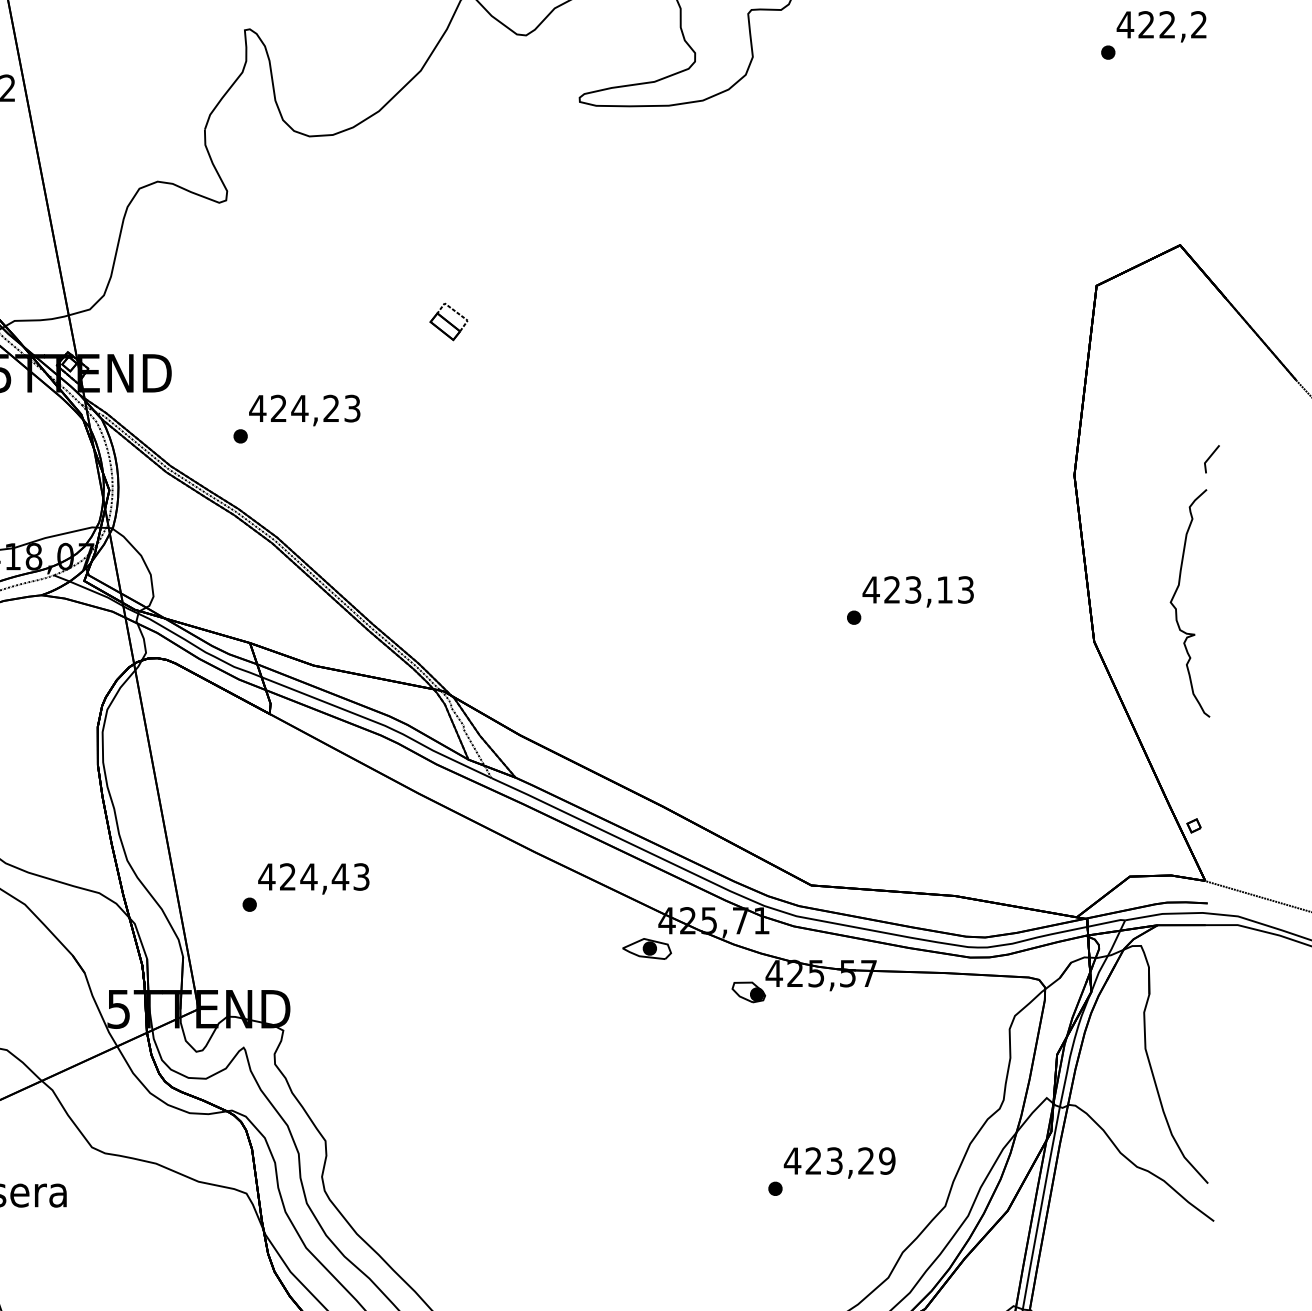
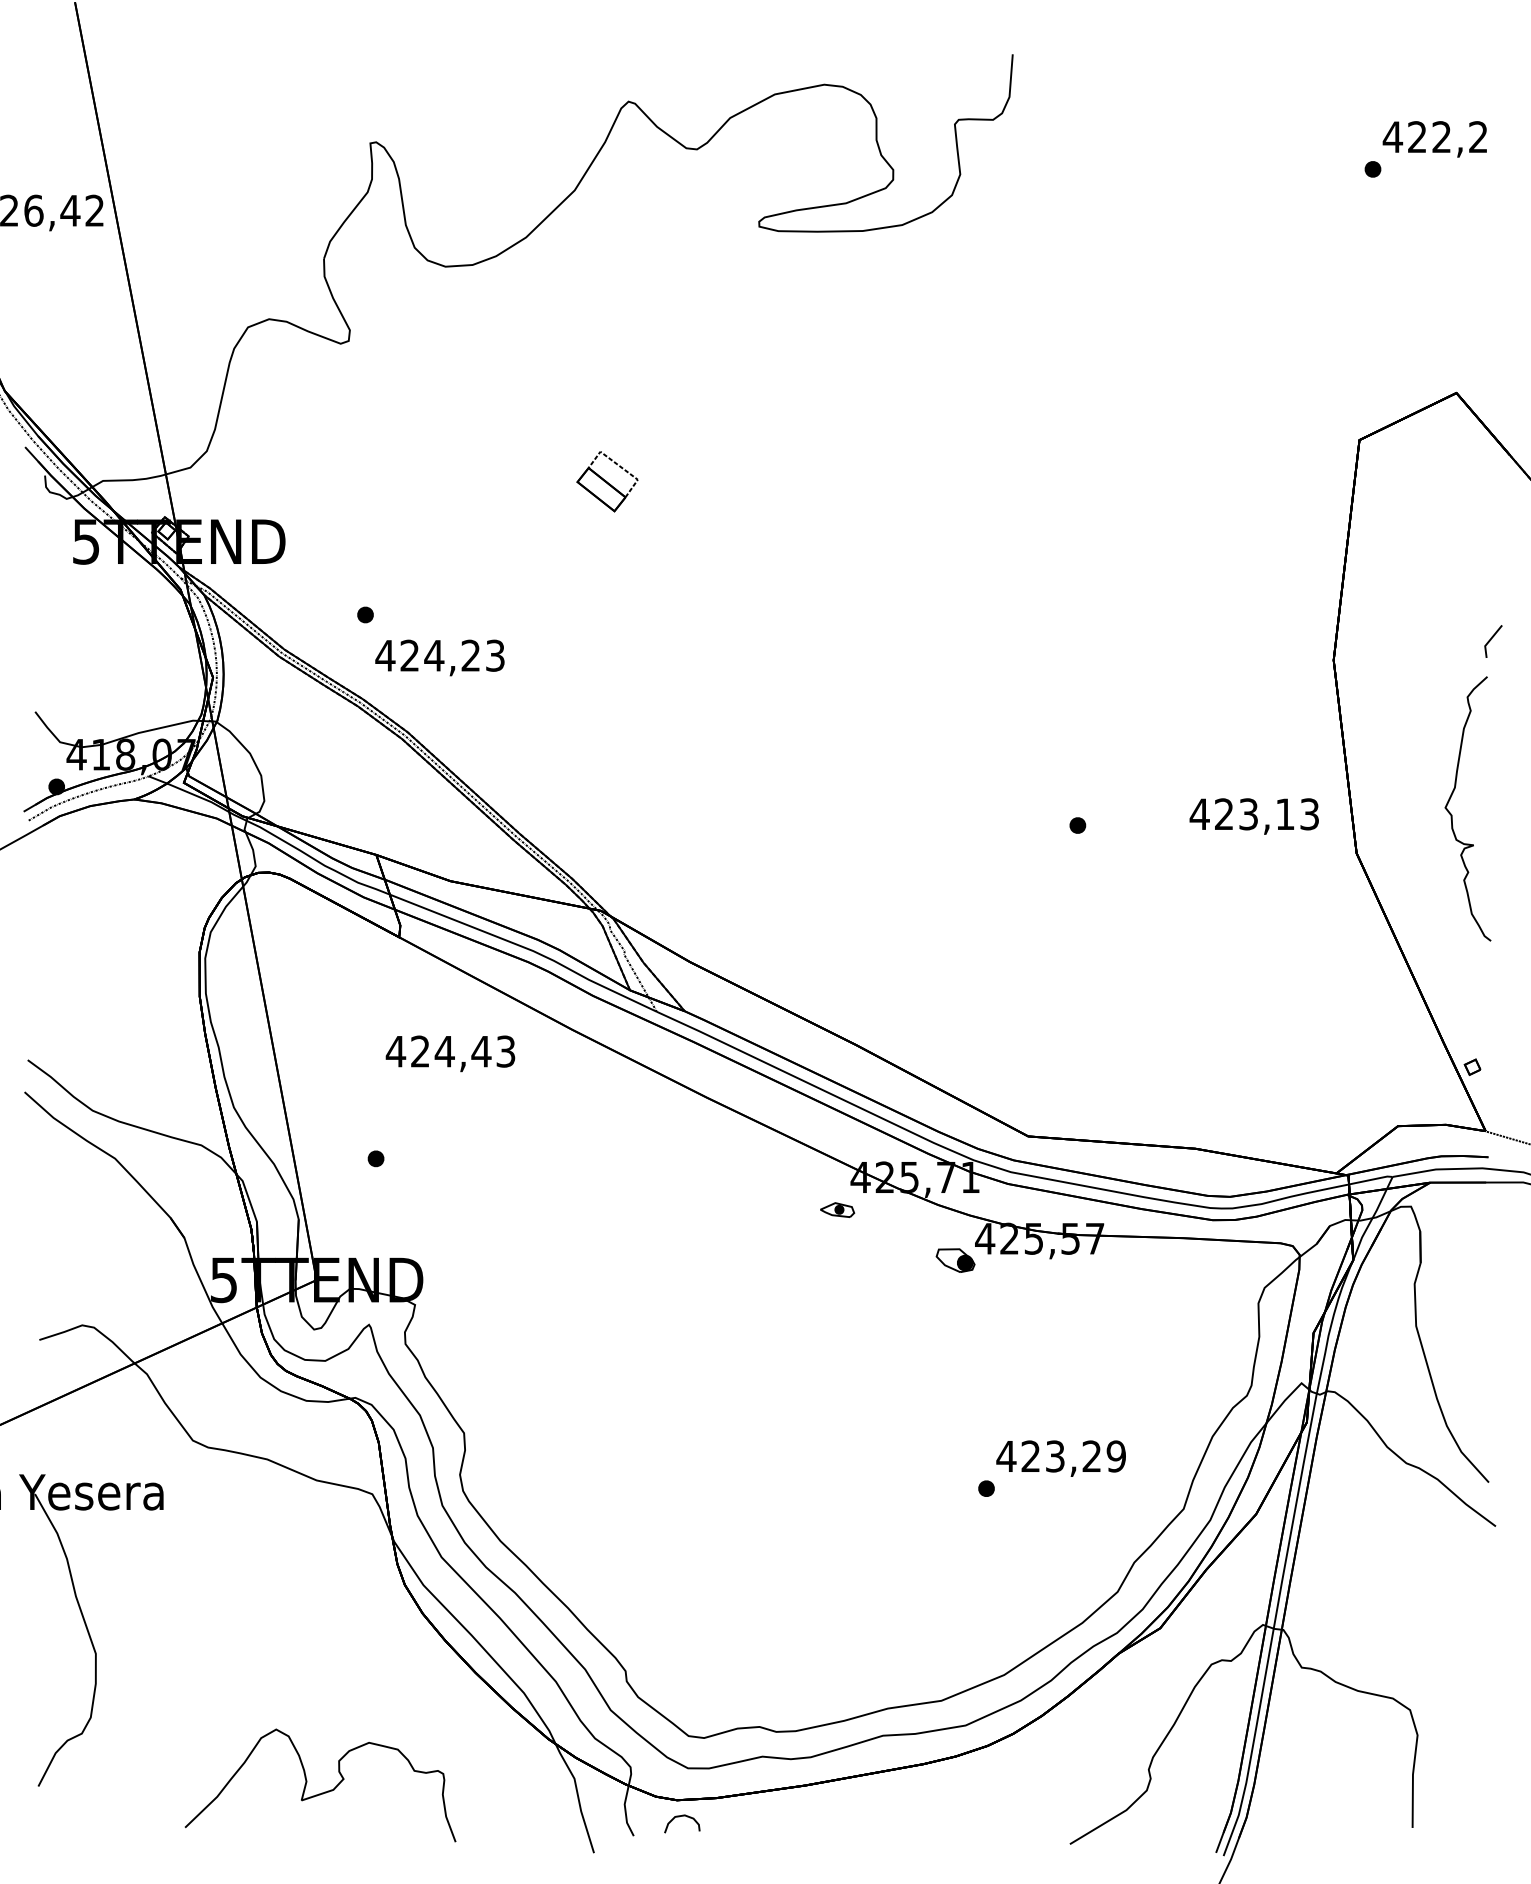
part: (449, 322) -> (607, 482), size x1.4
text: (304, 410) -> (439, 657), moved
text: (917, 591) -> (1253, 816), moved
text: (313, 878) -> (450, 1053), moved
part: (647, 948) -> (837, 1209), size x0.6

